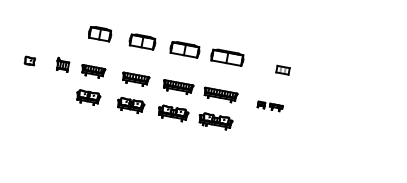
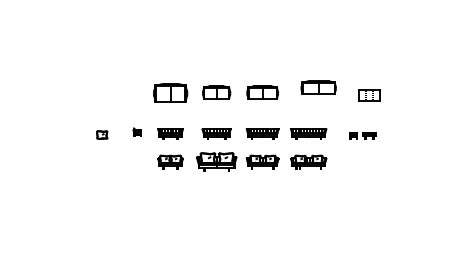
part: (100, 33) -> (170, 92), size x1.4
part: (227, 57) -> (318, 87), moved
part: (62, 64) -> (137, 132), size x0.6
part: (282, 70) -> (369, 95), size x1.6
part: (130, 105) -> (216, 161), size x1.4

